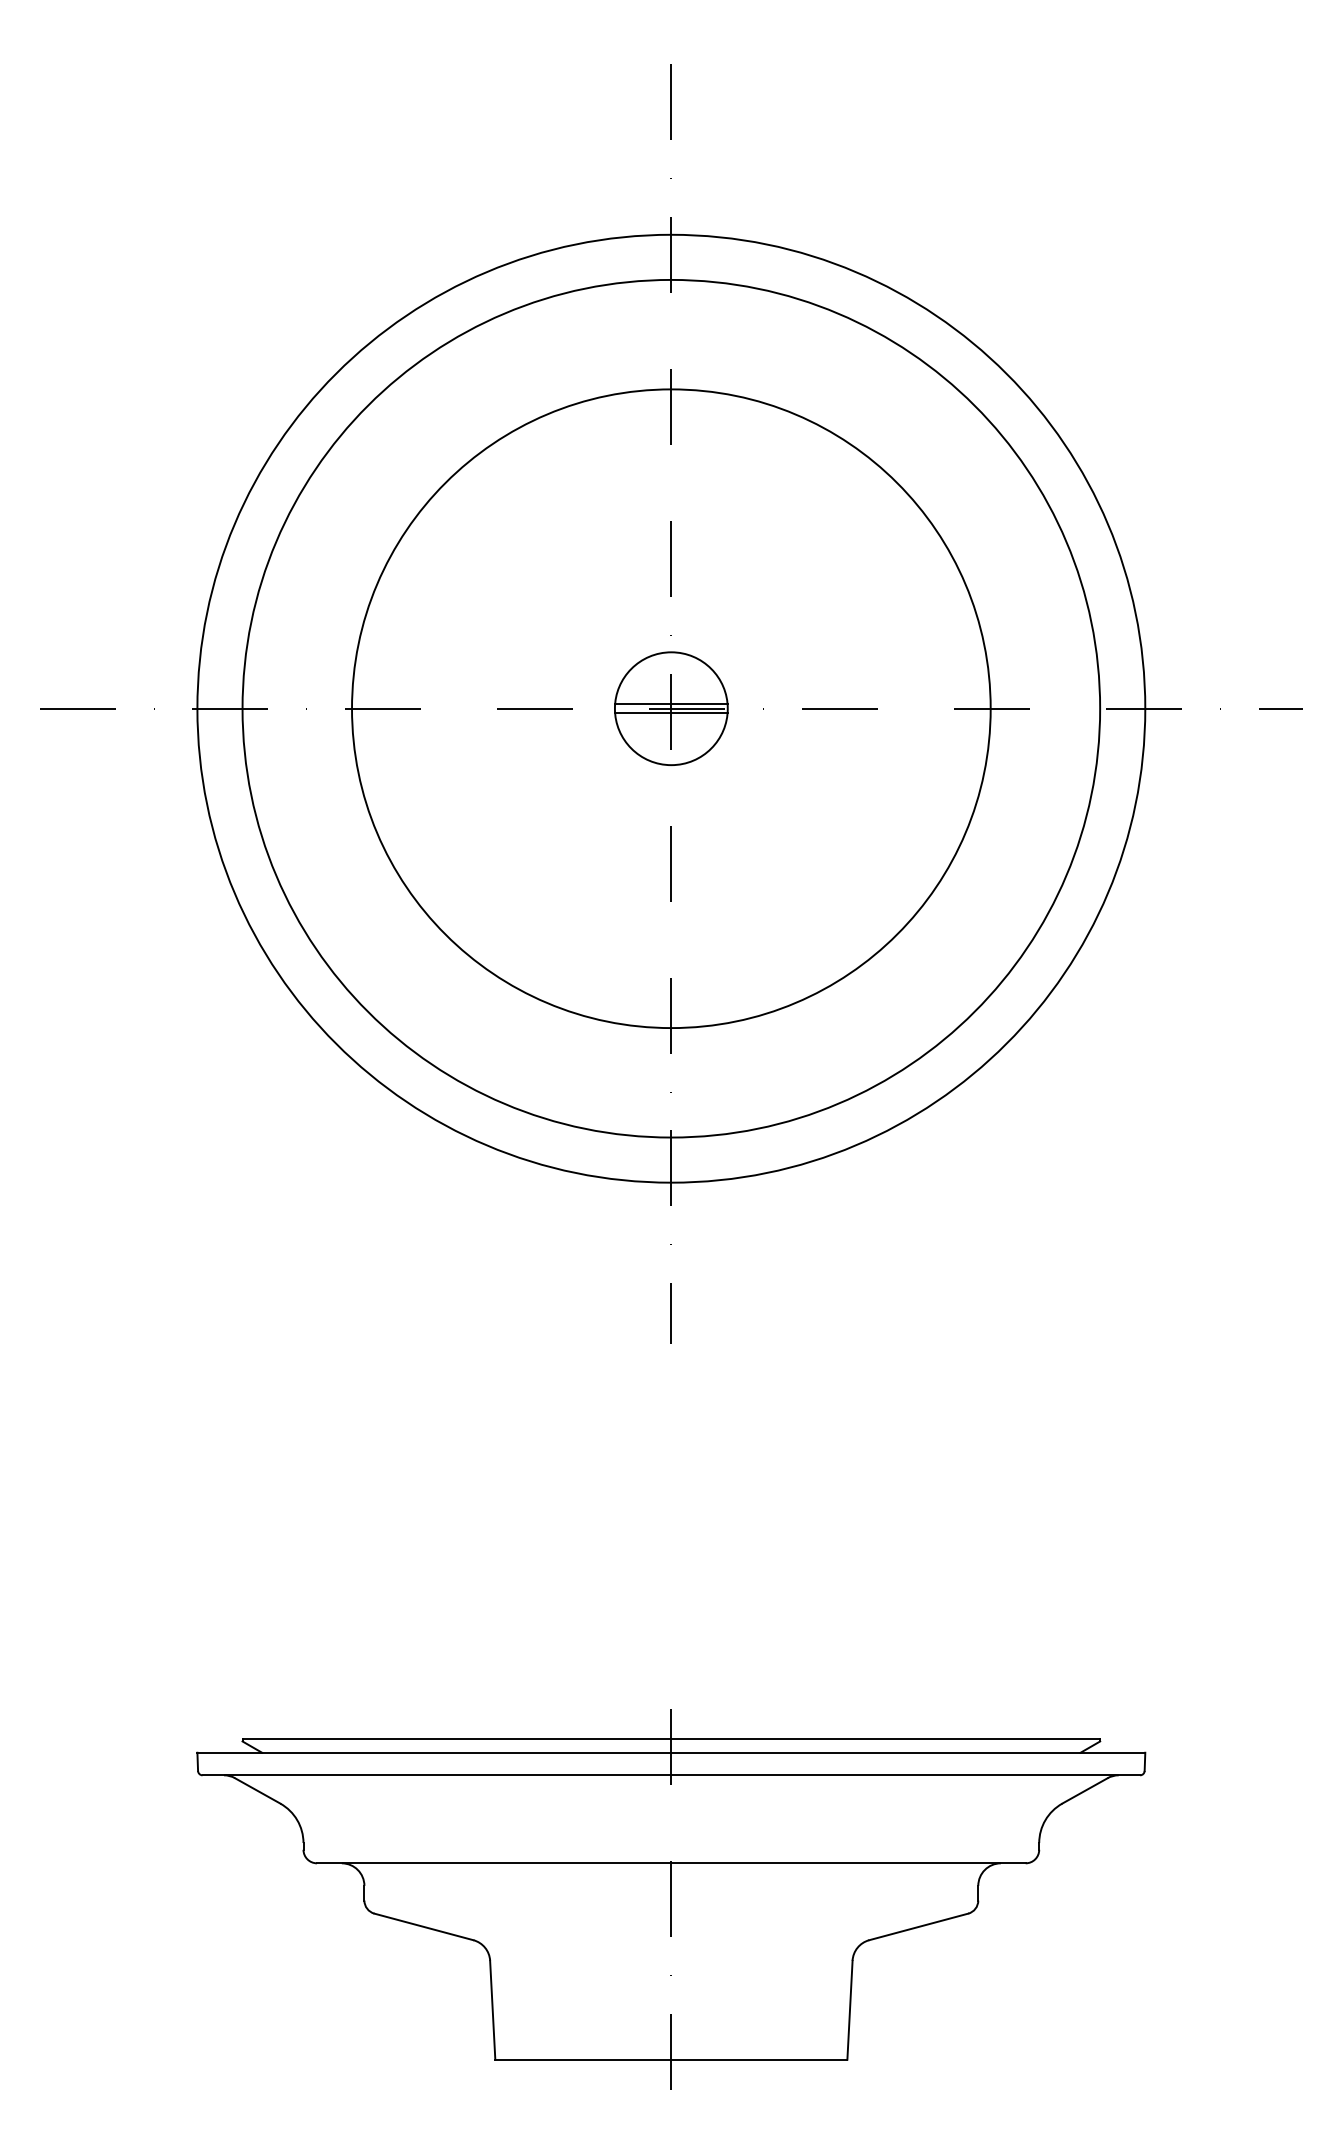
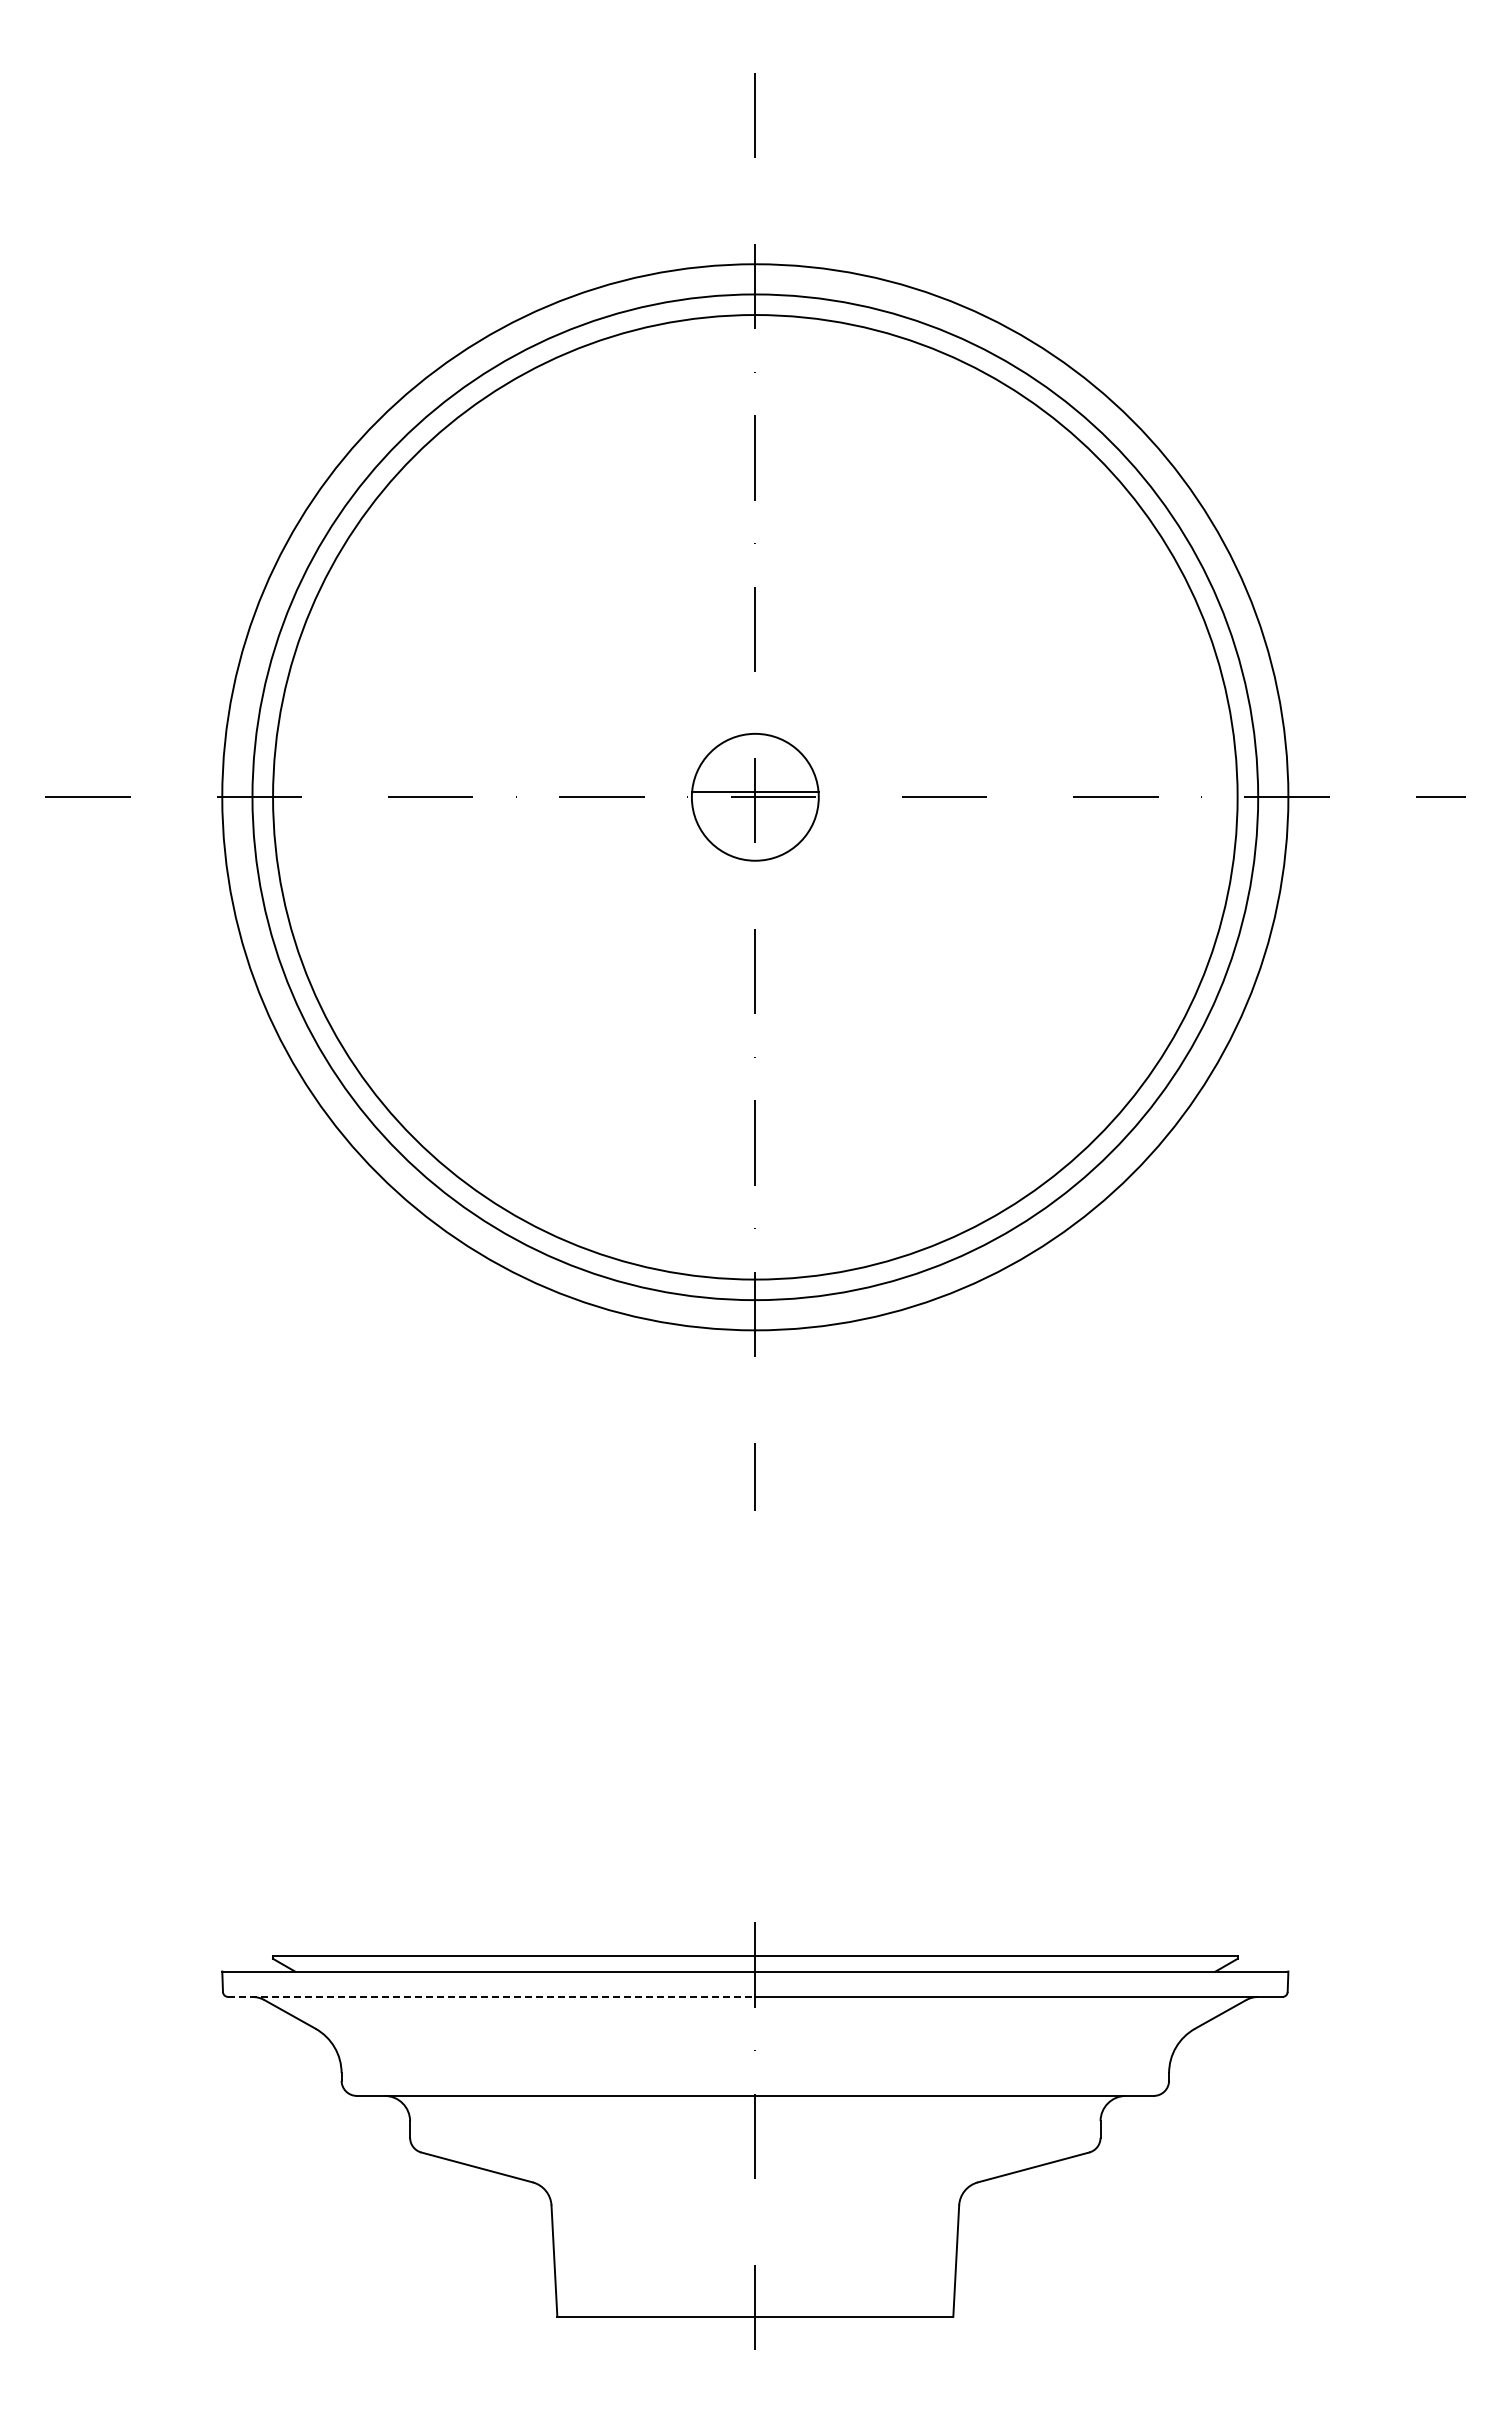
circle: (671, 708) -> (755, 797), size x1.4
line: (671, 713) -> (755, 802), removed
line: (436, 1774) -> (491, 1996), solid -> dashed

